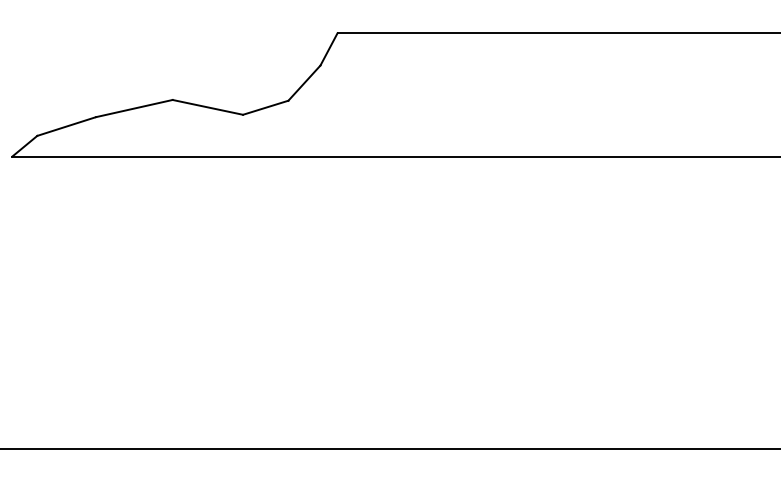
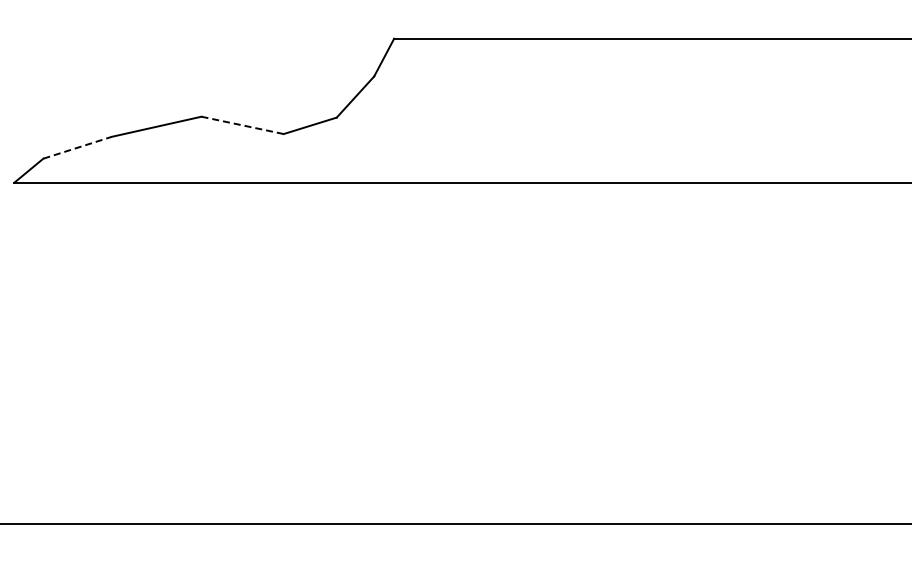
line: (208, 107) -> (243, 125), solid -> dashed
line: (66, 126) -> (77, 147), solid -> dashed

